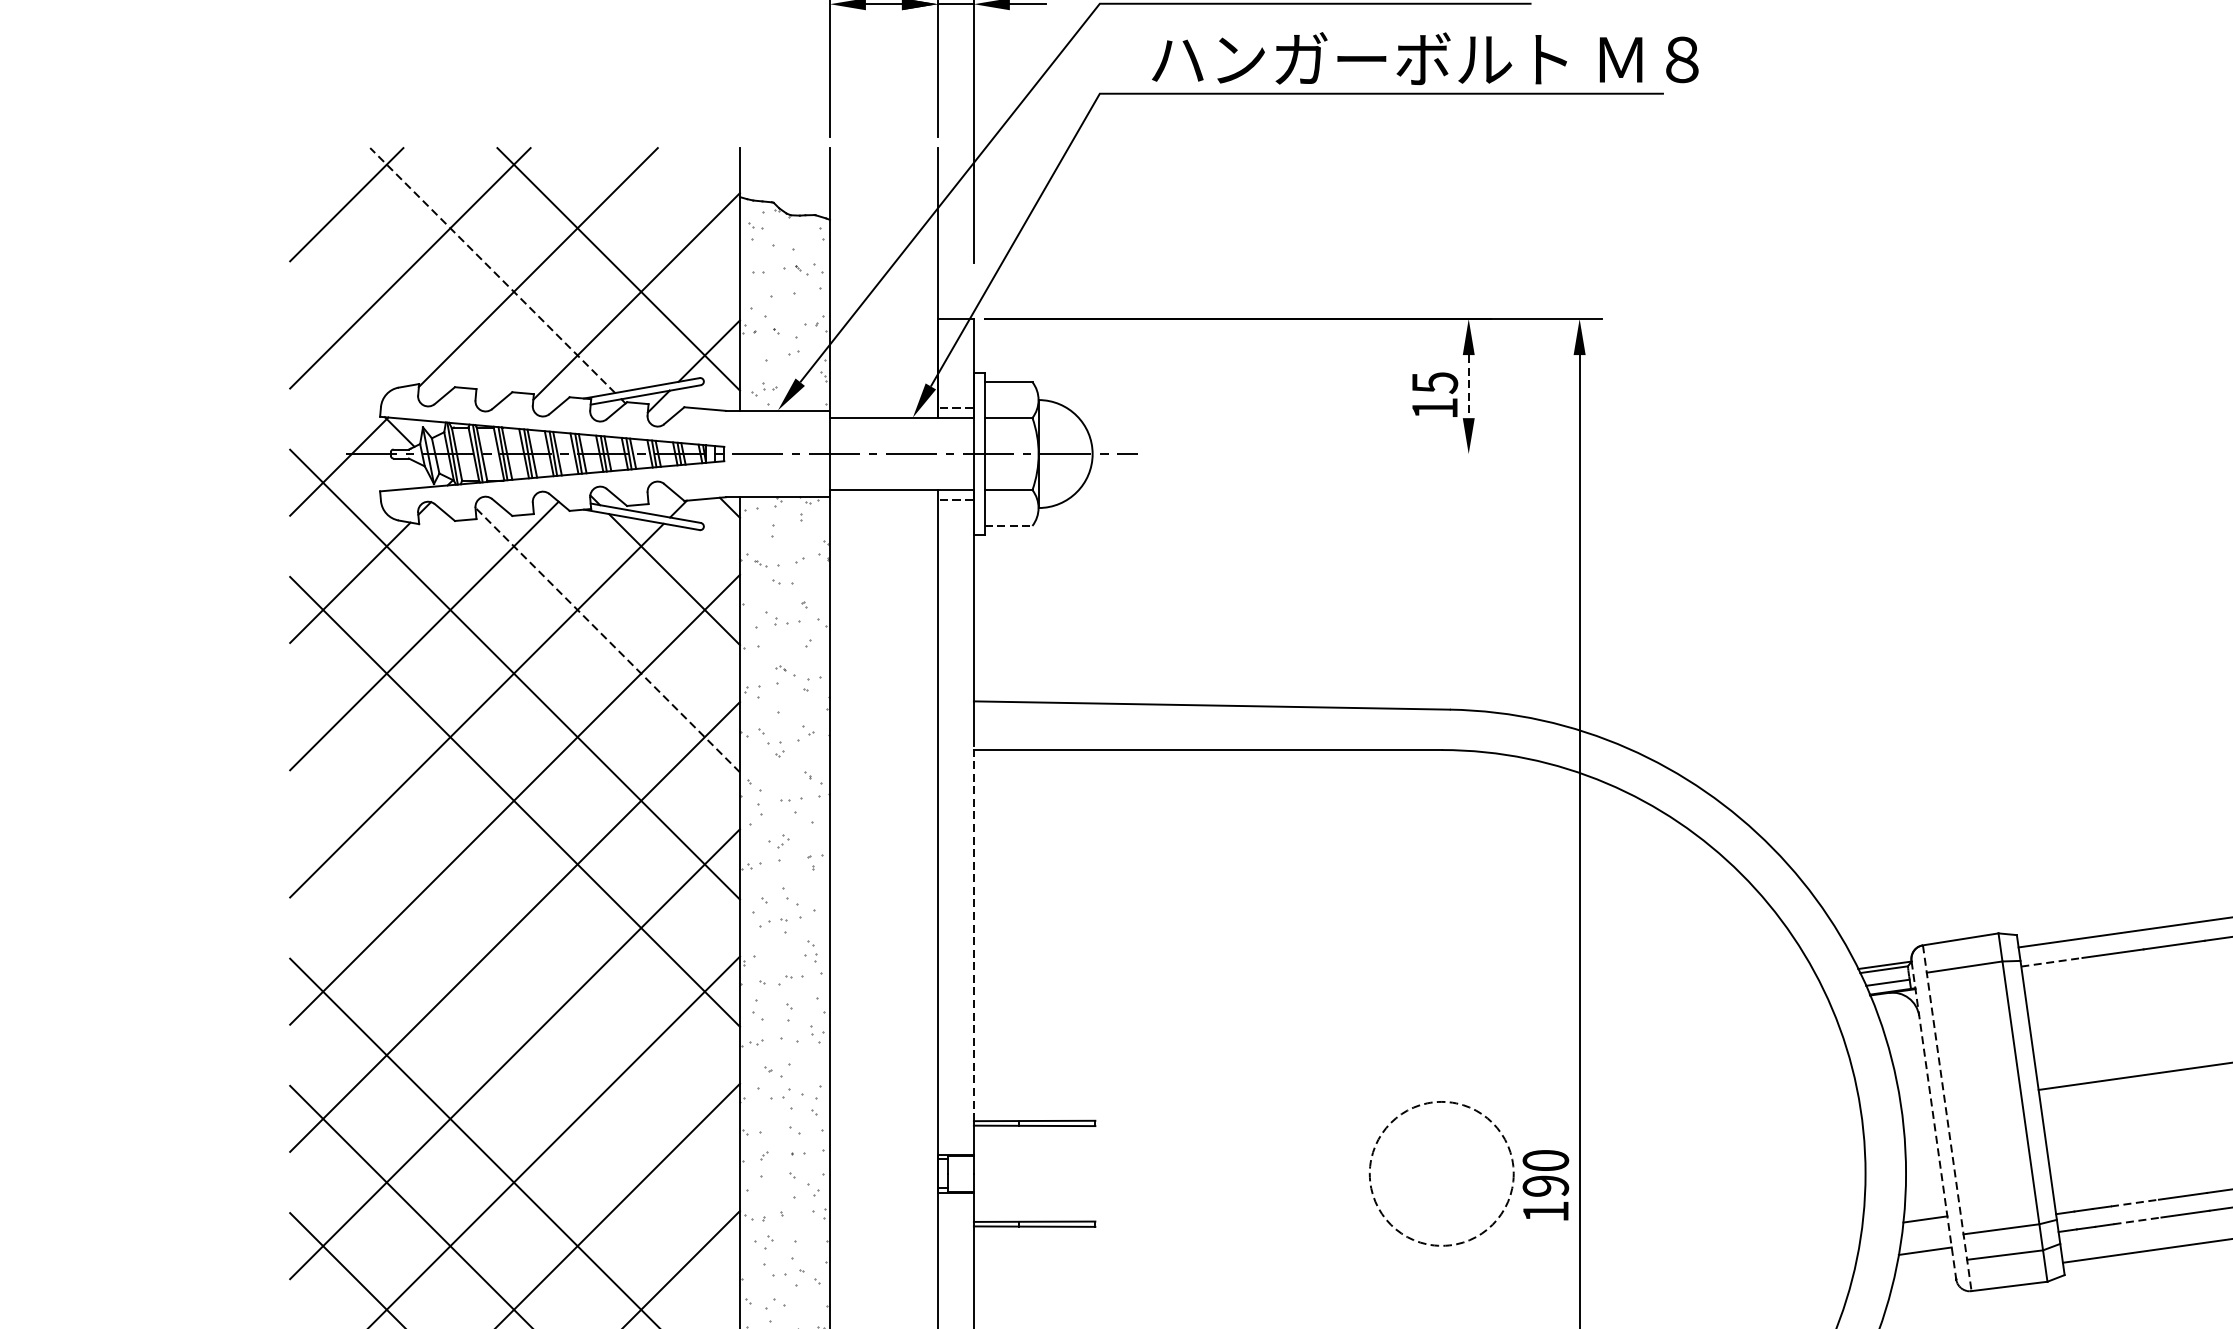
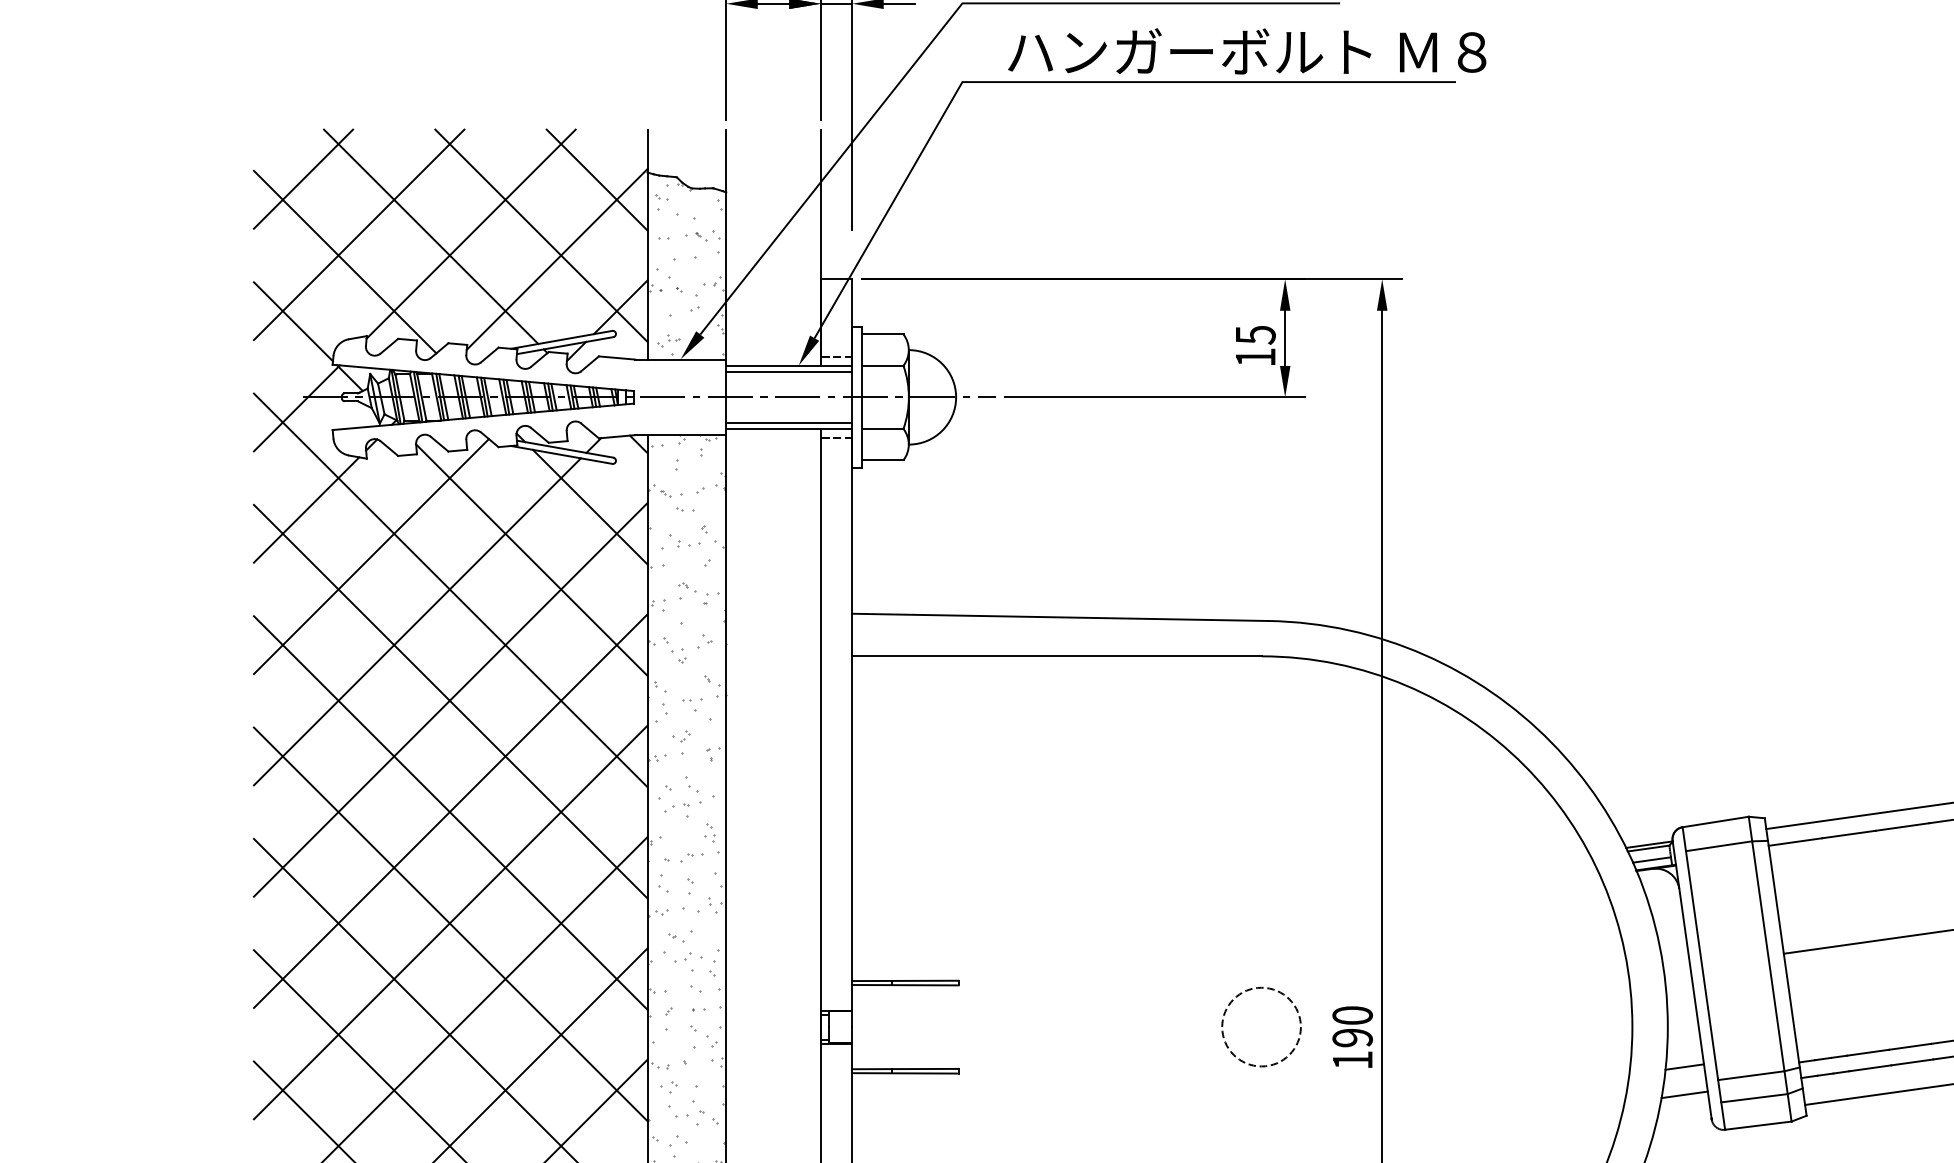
line: (681, 205) -> (596, 179), added
line: (493, 270) -> (431, 236), dashed -> solid
line: (393, 298) -> (344, 261), added
line: (335, 367) -> (293, 321), added
line: (1469, 386) -> (1285, 338), dashed -> solid
line: (902, 425) -> (789, 372), added
line: (1319, 454) -> (1154, 397), added
line: (902, 482) -> (789, 422), added
line: (1008, 526) -> (882, 460), dashed -> solid
line: (607, 640) -> (531, 560), dashed -> solid
line: (514, 928) -> (450, 812), added
line: (974, 934) -> (852, 817), dashed -> solid
line: (2051, 961) -> (1795, 841), dashed -> solid
line: (514, 1056) -> (450, 924), added
line: (1946, 1118) -> (1703, 978), dashed -> solid
line: (1934, 1120) -> (1692, 980), dashed -> solid
circle: (1441, 1173) -> (1261, 1026), size x0.62
line: (2135, 1202) -> (1868, 1052), dashed -> solid
line: (2137, 1221) -> (1870, 1068), dashed -> solid

